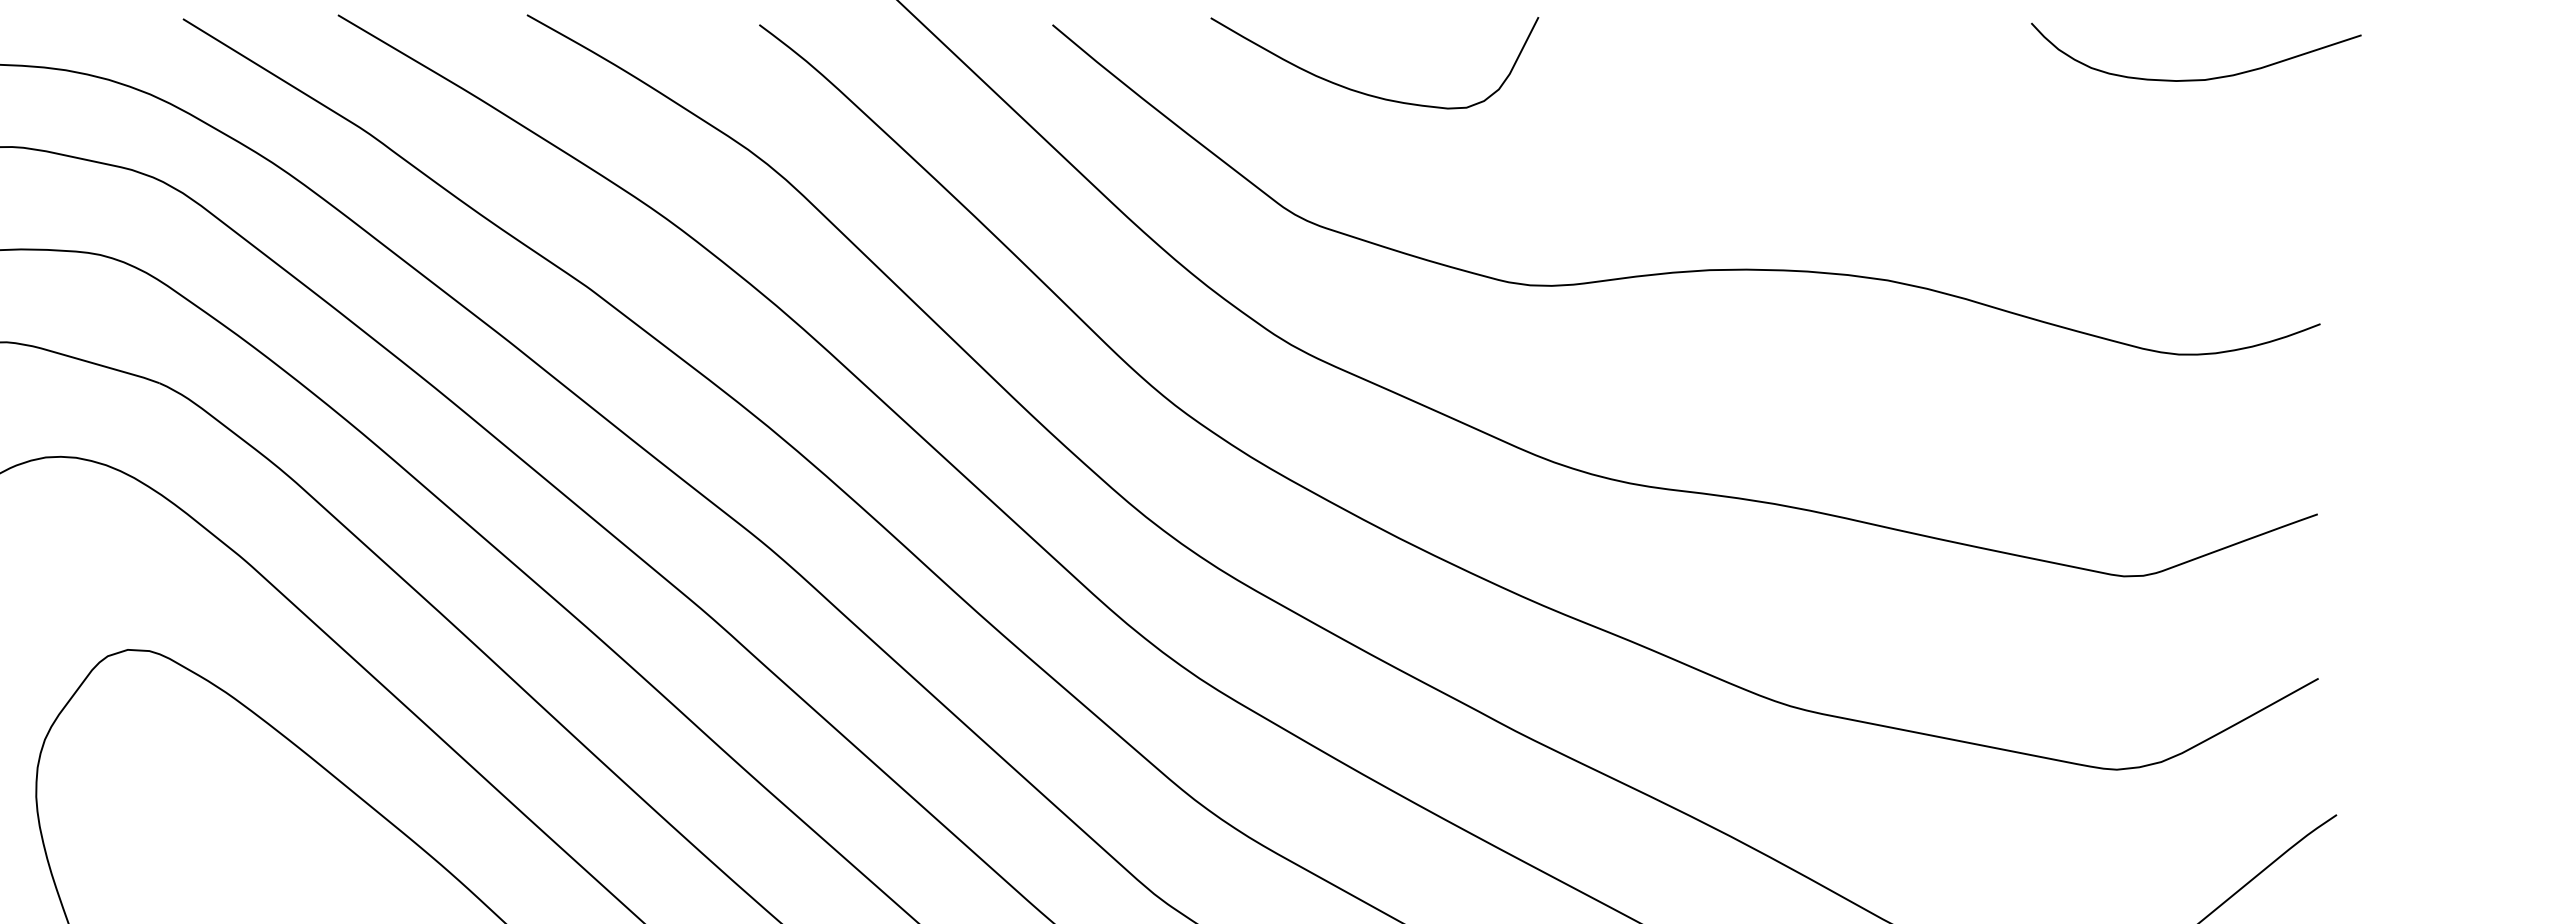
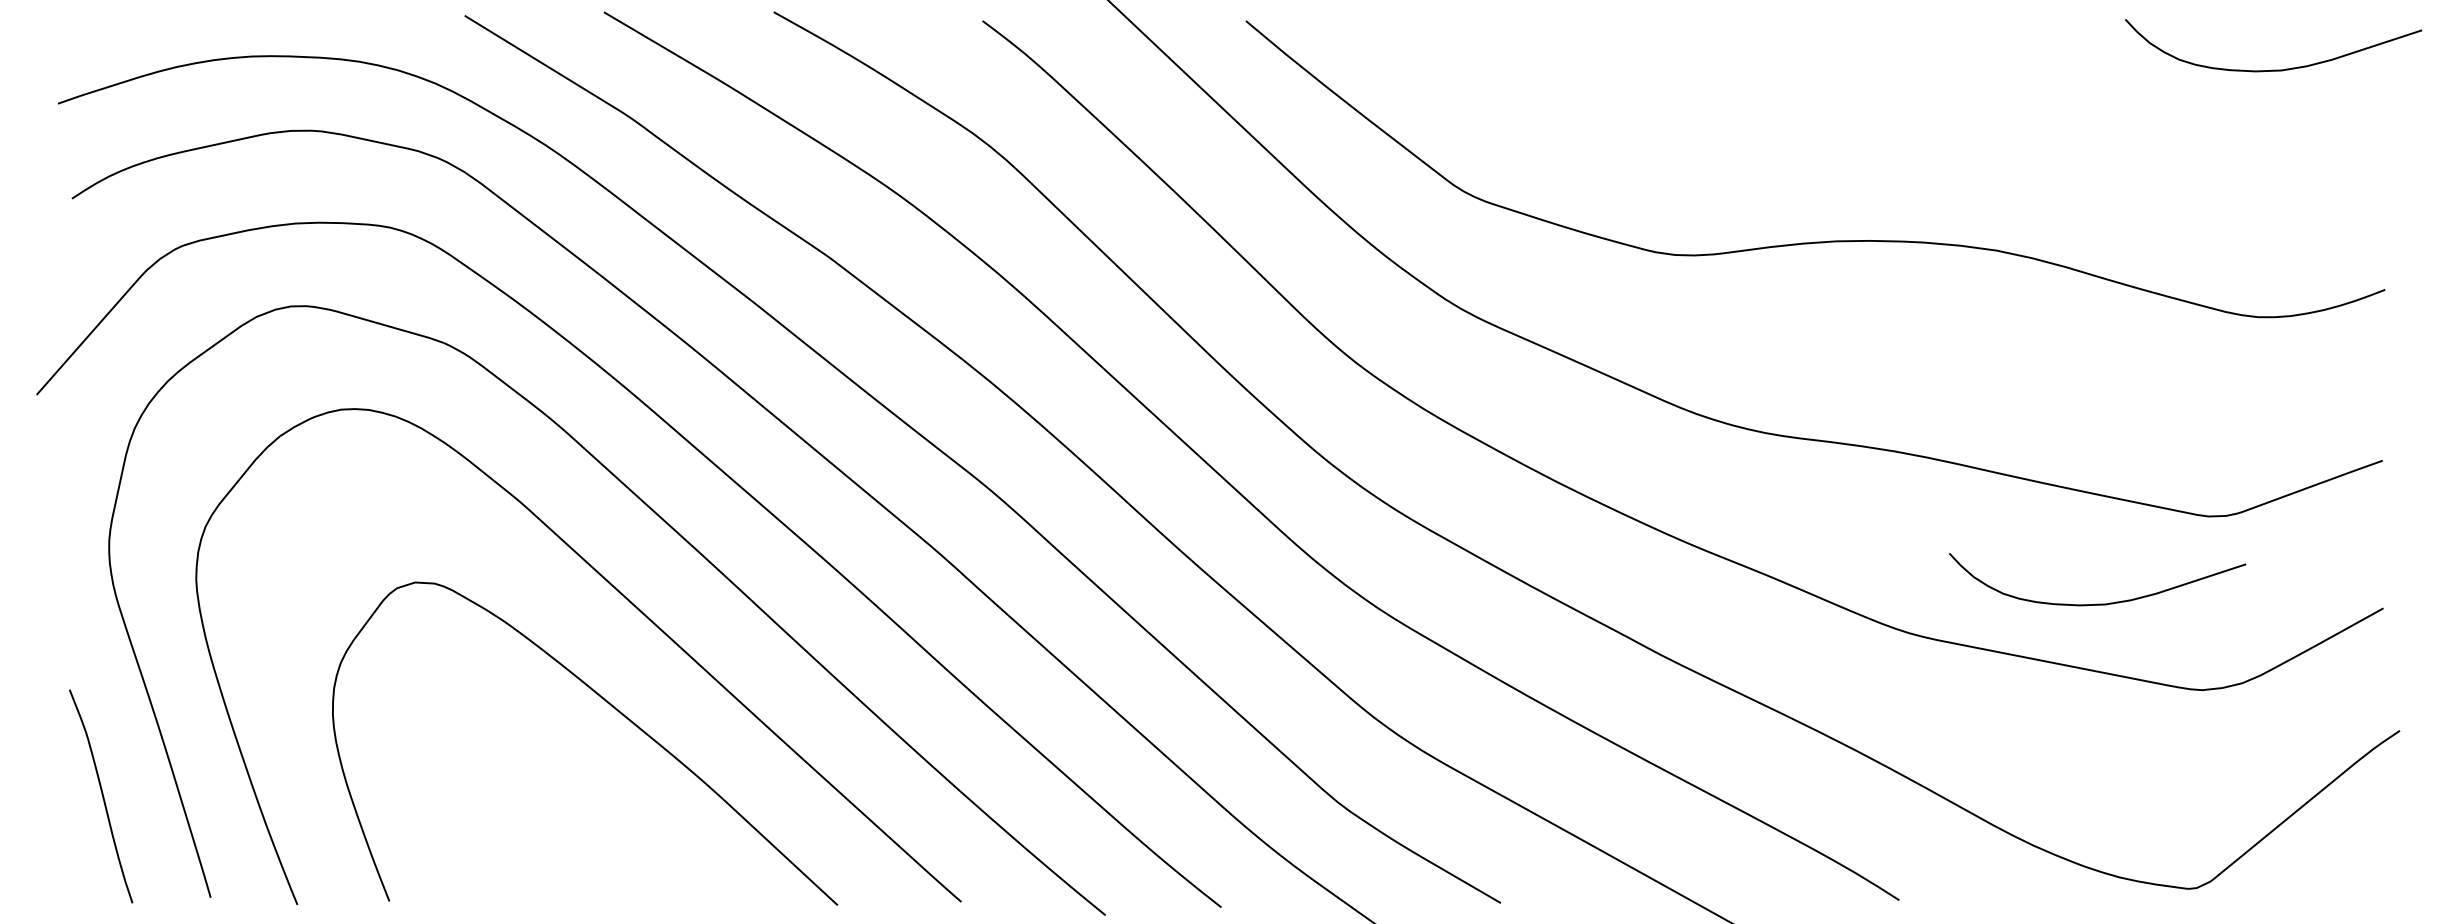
curve: (1363, 92) -> (1525, 81), removed
curve: (2000, 673) -> (2097, 603), added

